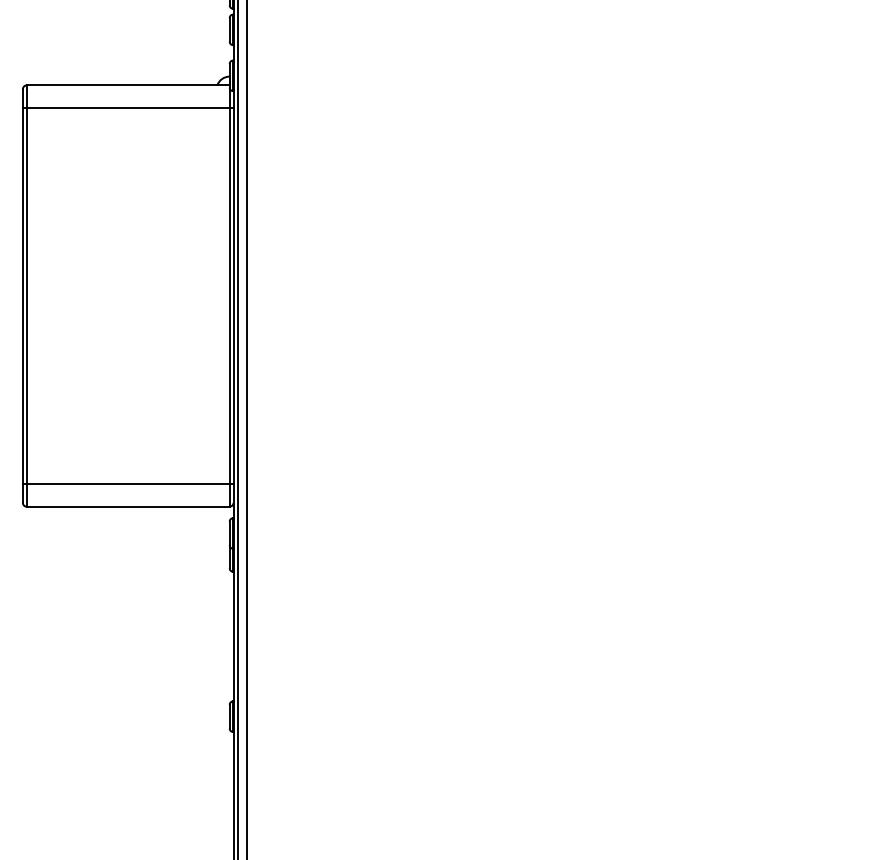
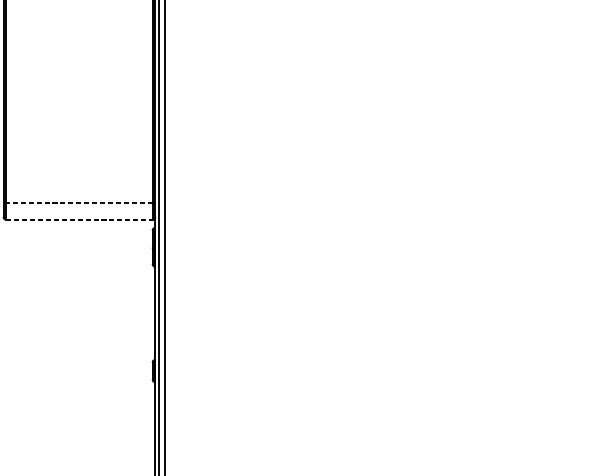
line: (127, 483) -> (78, 203), solid -> dashed
line: (128, 506) -> (79, 219), solid -> dashed

